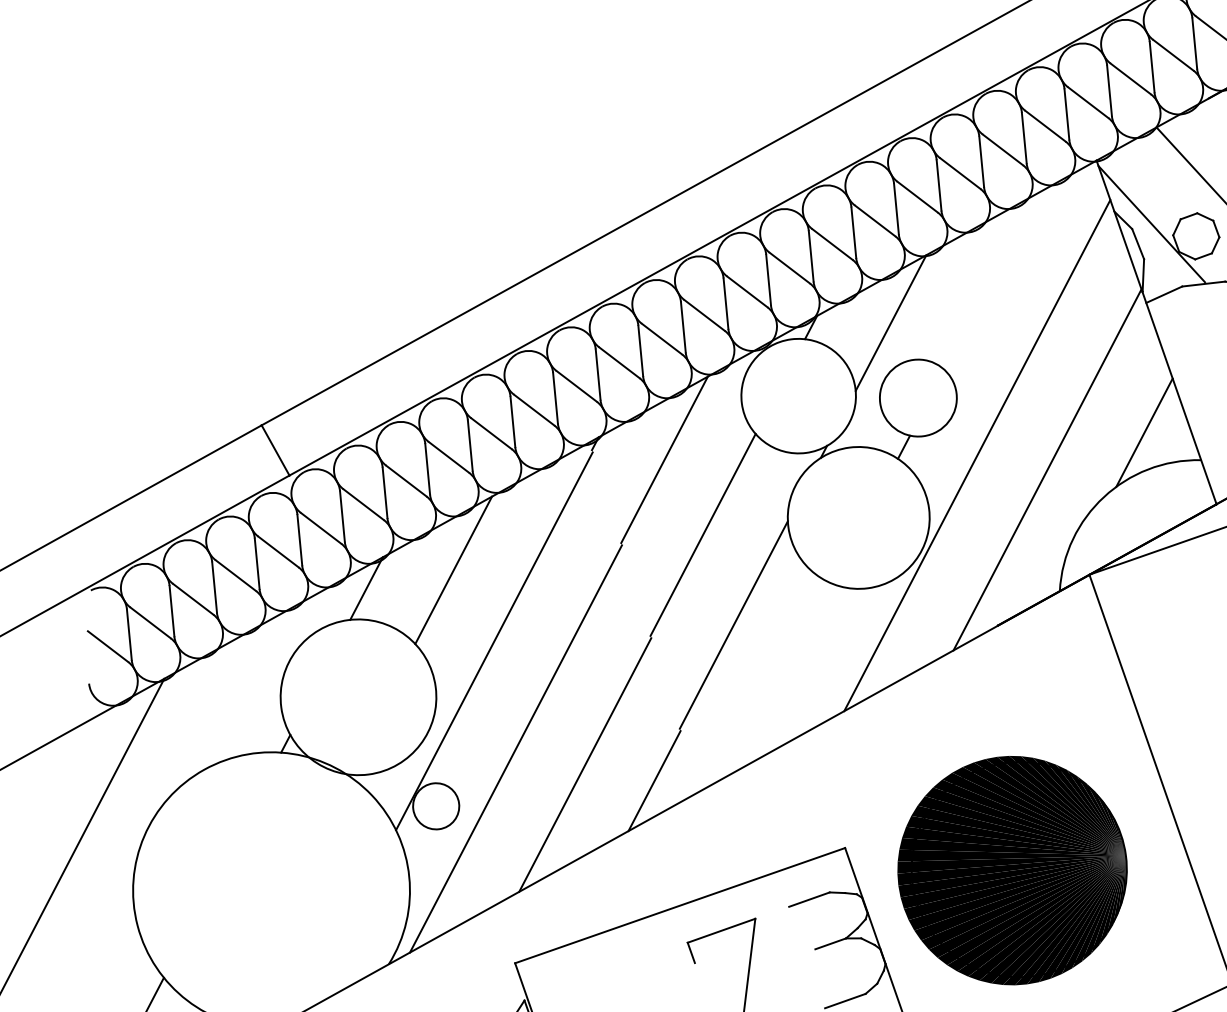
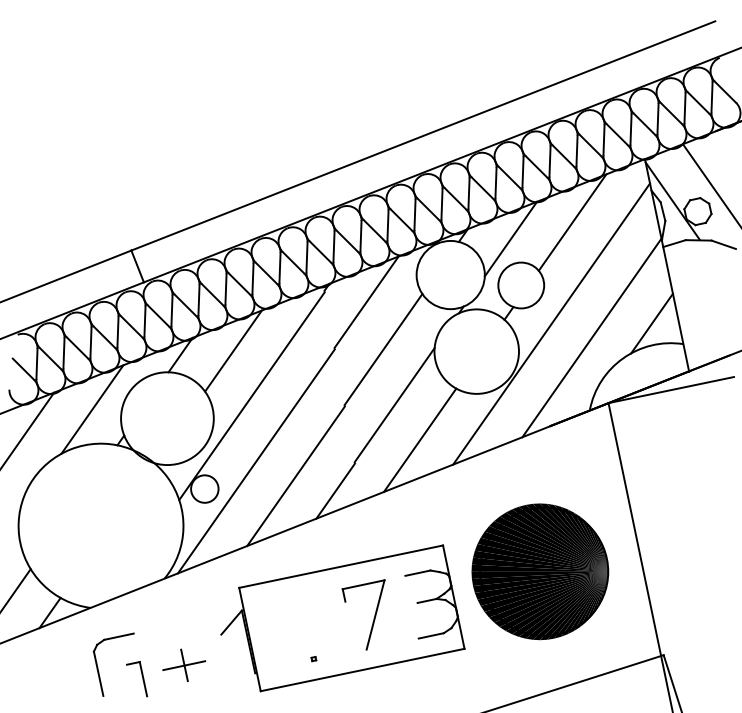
line: (989, 281) -> (572, 222), added
line: (782, 676) -> (419, 439), added
line: (231, 698) -> (92, 409), added

